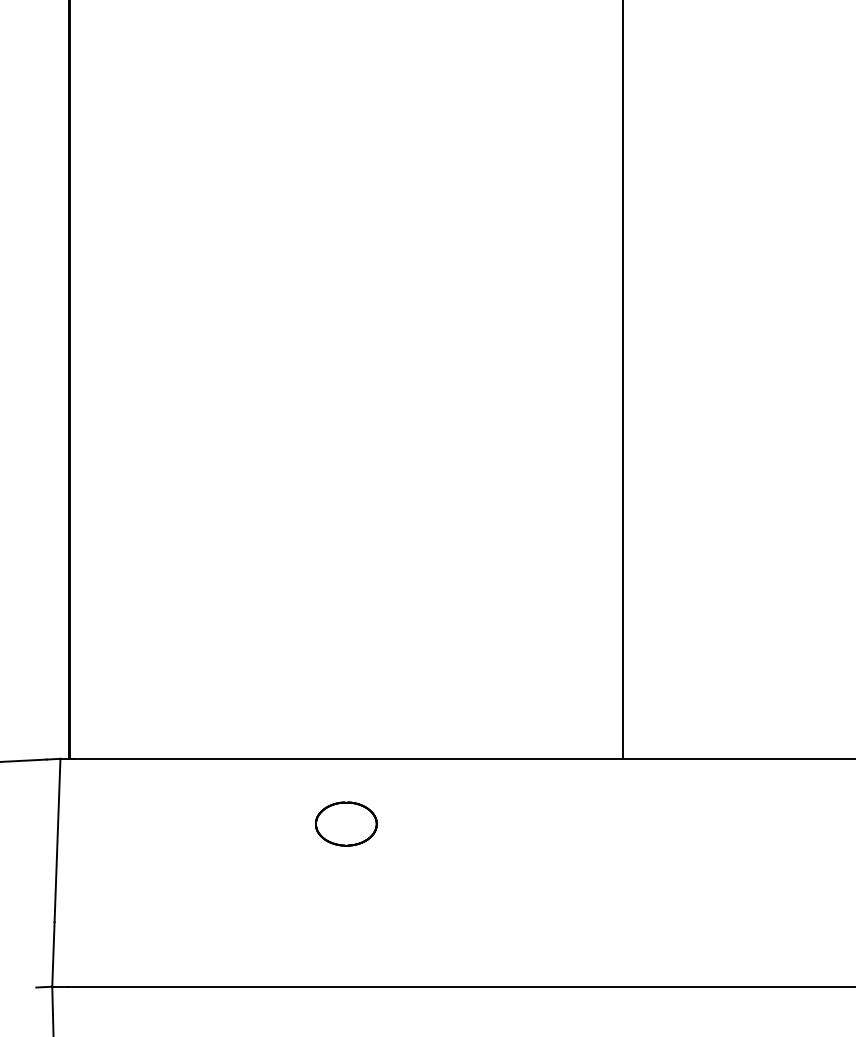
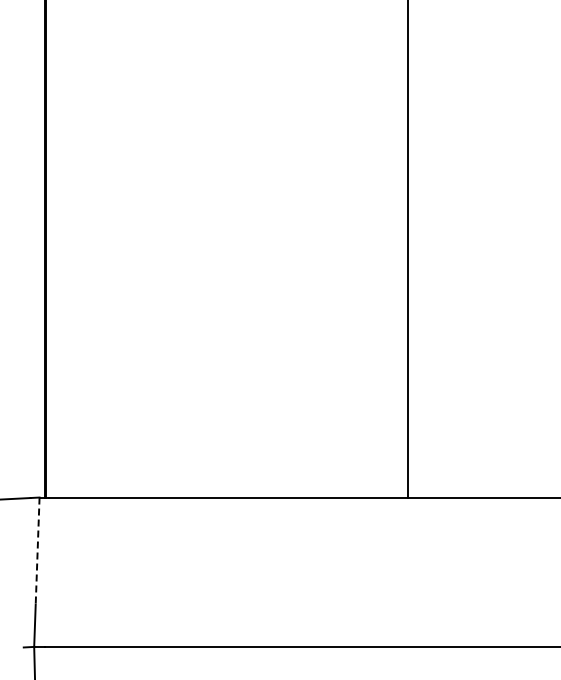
part: (345, 824) -> (226, 540), removed
line: (57, 841) -> (37, 551), solid -> dashed

